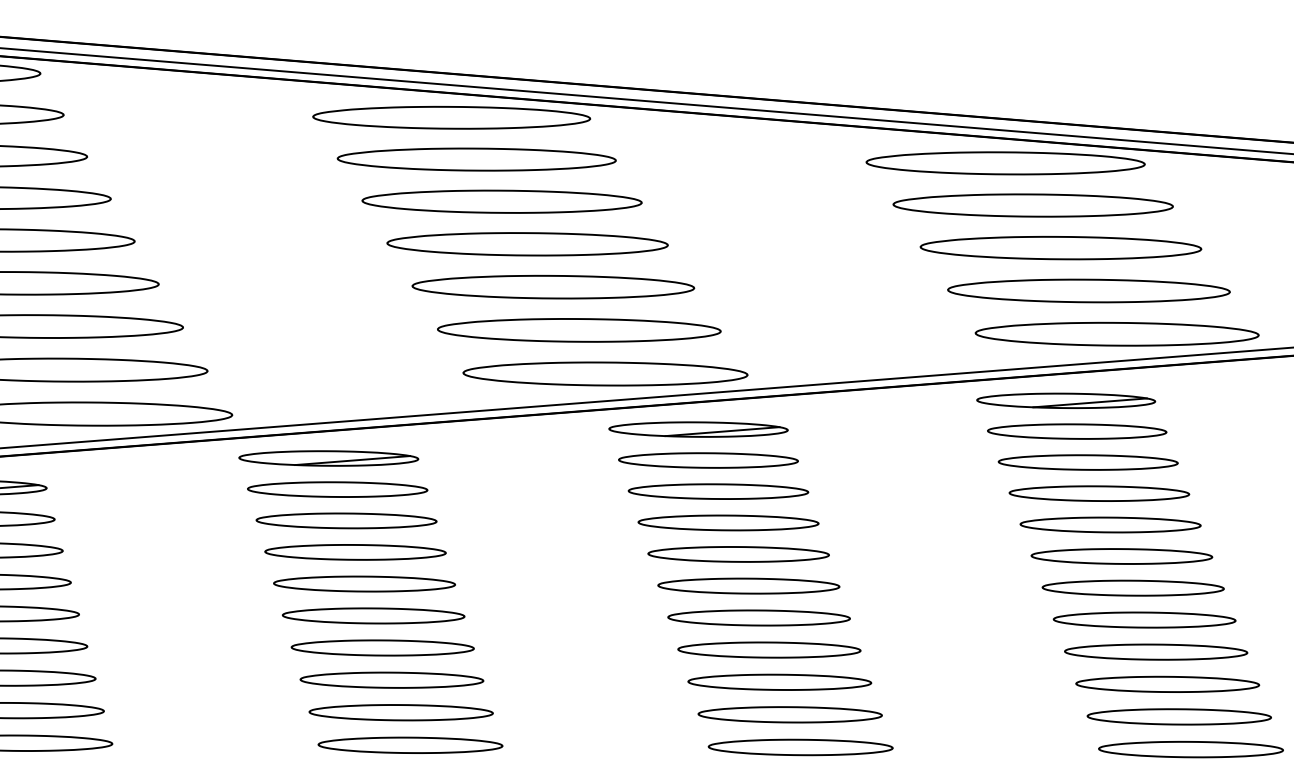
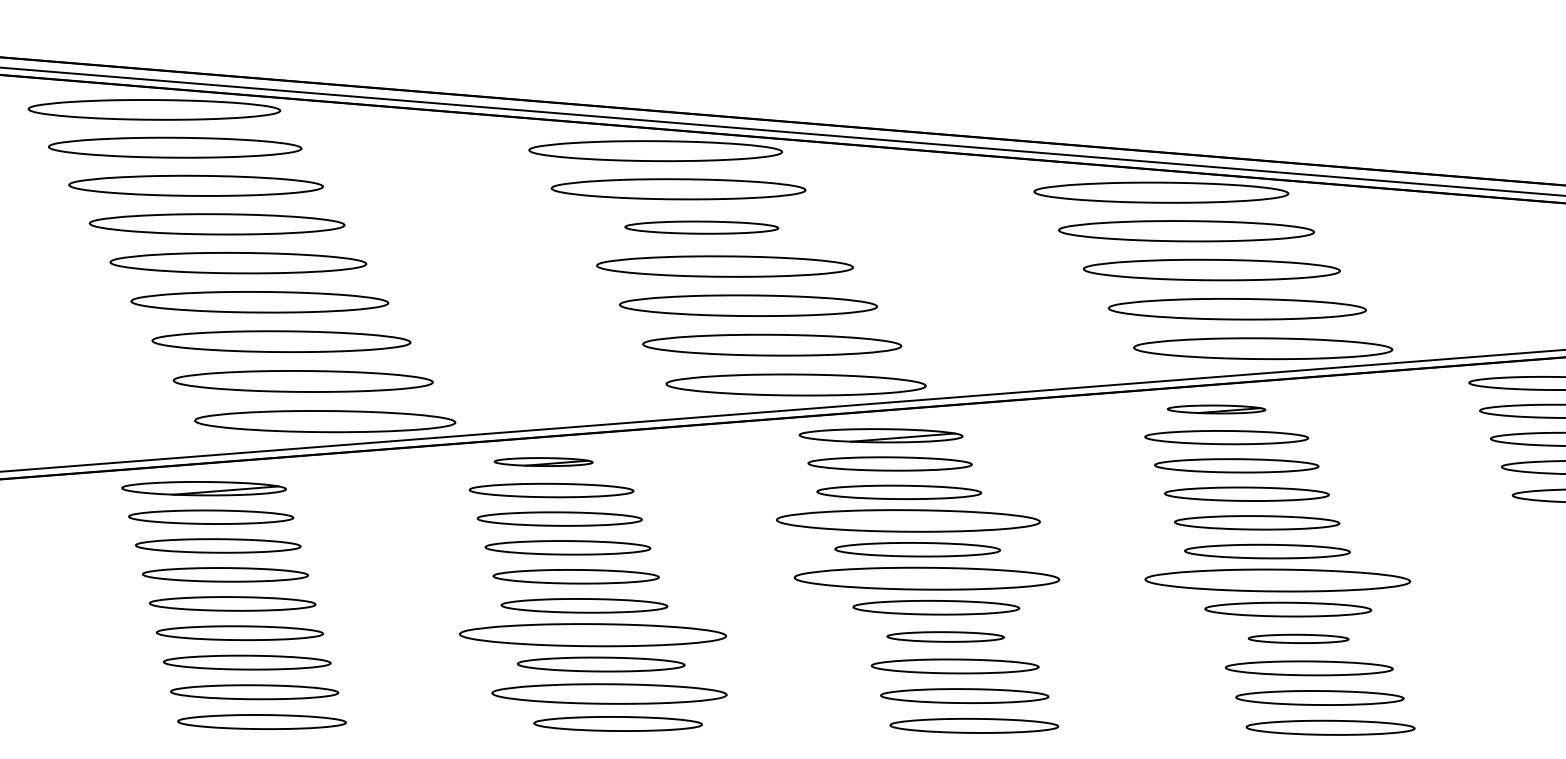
part: (501, 201) -> (701, 227), size x0.6
part: (1066, 400) -> (1216, 409), size x0.6
part: (328, 457) -> (543, 461), size x0.6
part: (728, 522) -> (908, 520), size x1.6
part: (748, 585) -> (926, 578), size x1.6
part: (1132, 588) -> (1277, 580), size x1.6
part: (382, 647) -> (592, 634), size x1.6
part: (769, 649) -> (945, 636), size x0.7
part: (1155, 651) -> (1298, 638), size x0.6
part: (401, 713) -> (609, 694), size x1.4

